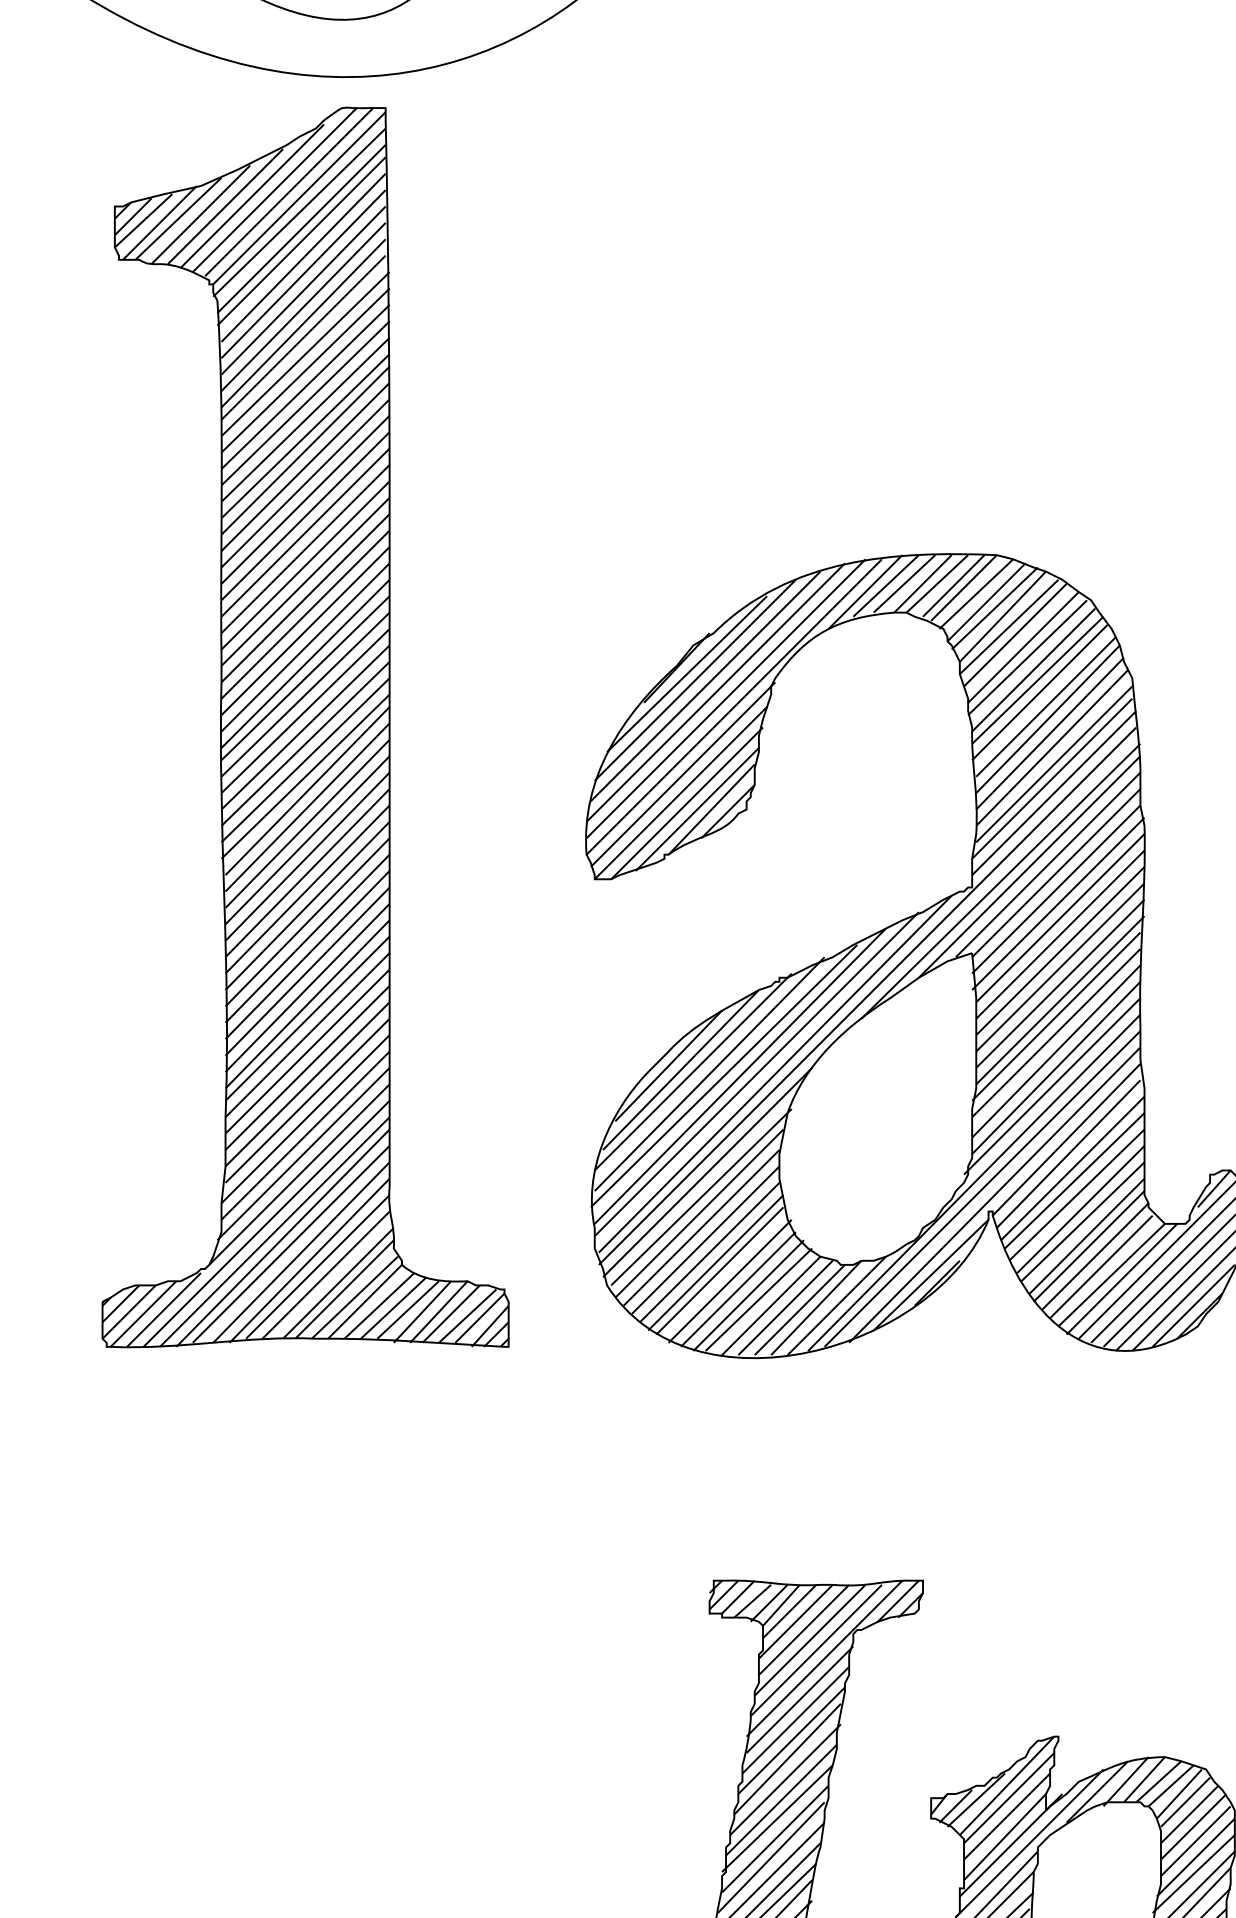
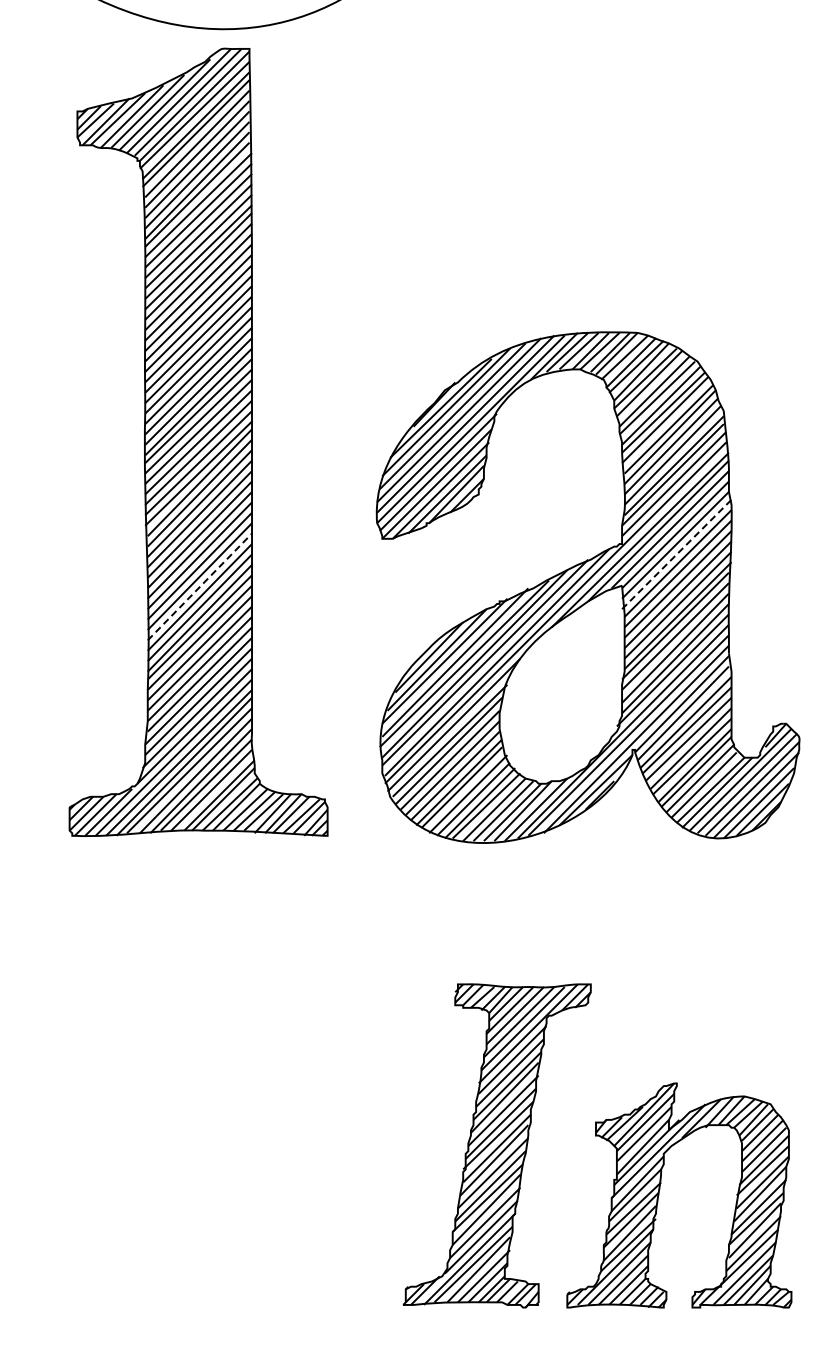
line: (1059, 903) -> (677, 554), solid -> dashed
line: (306, 954) -> (199, 586), solid -> dashed

